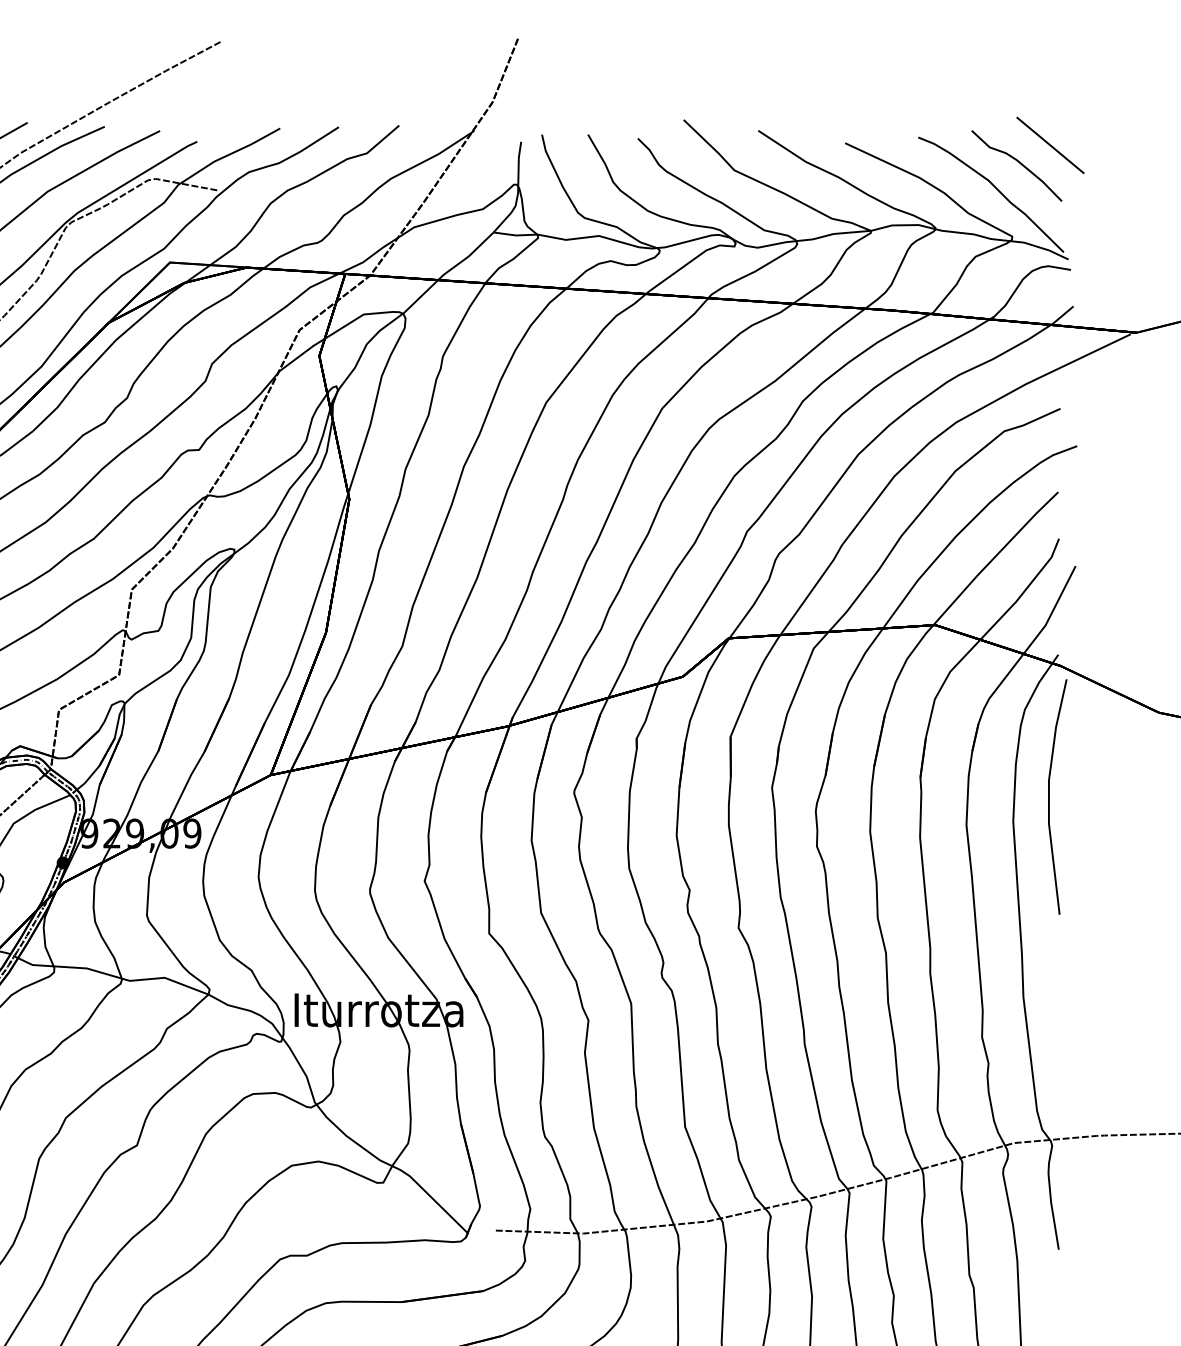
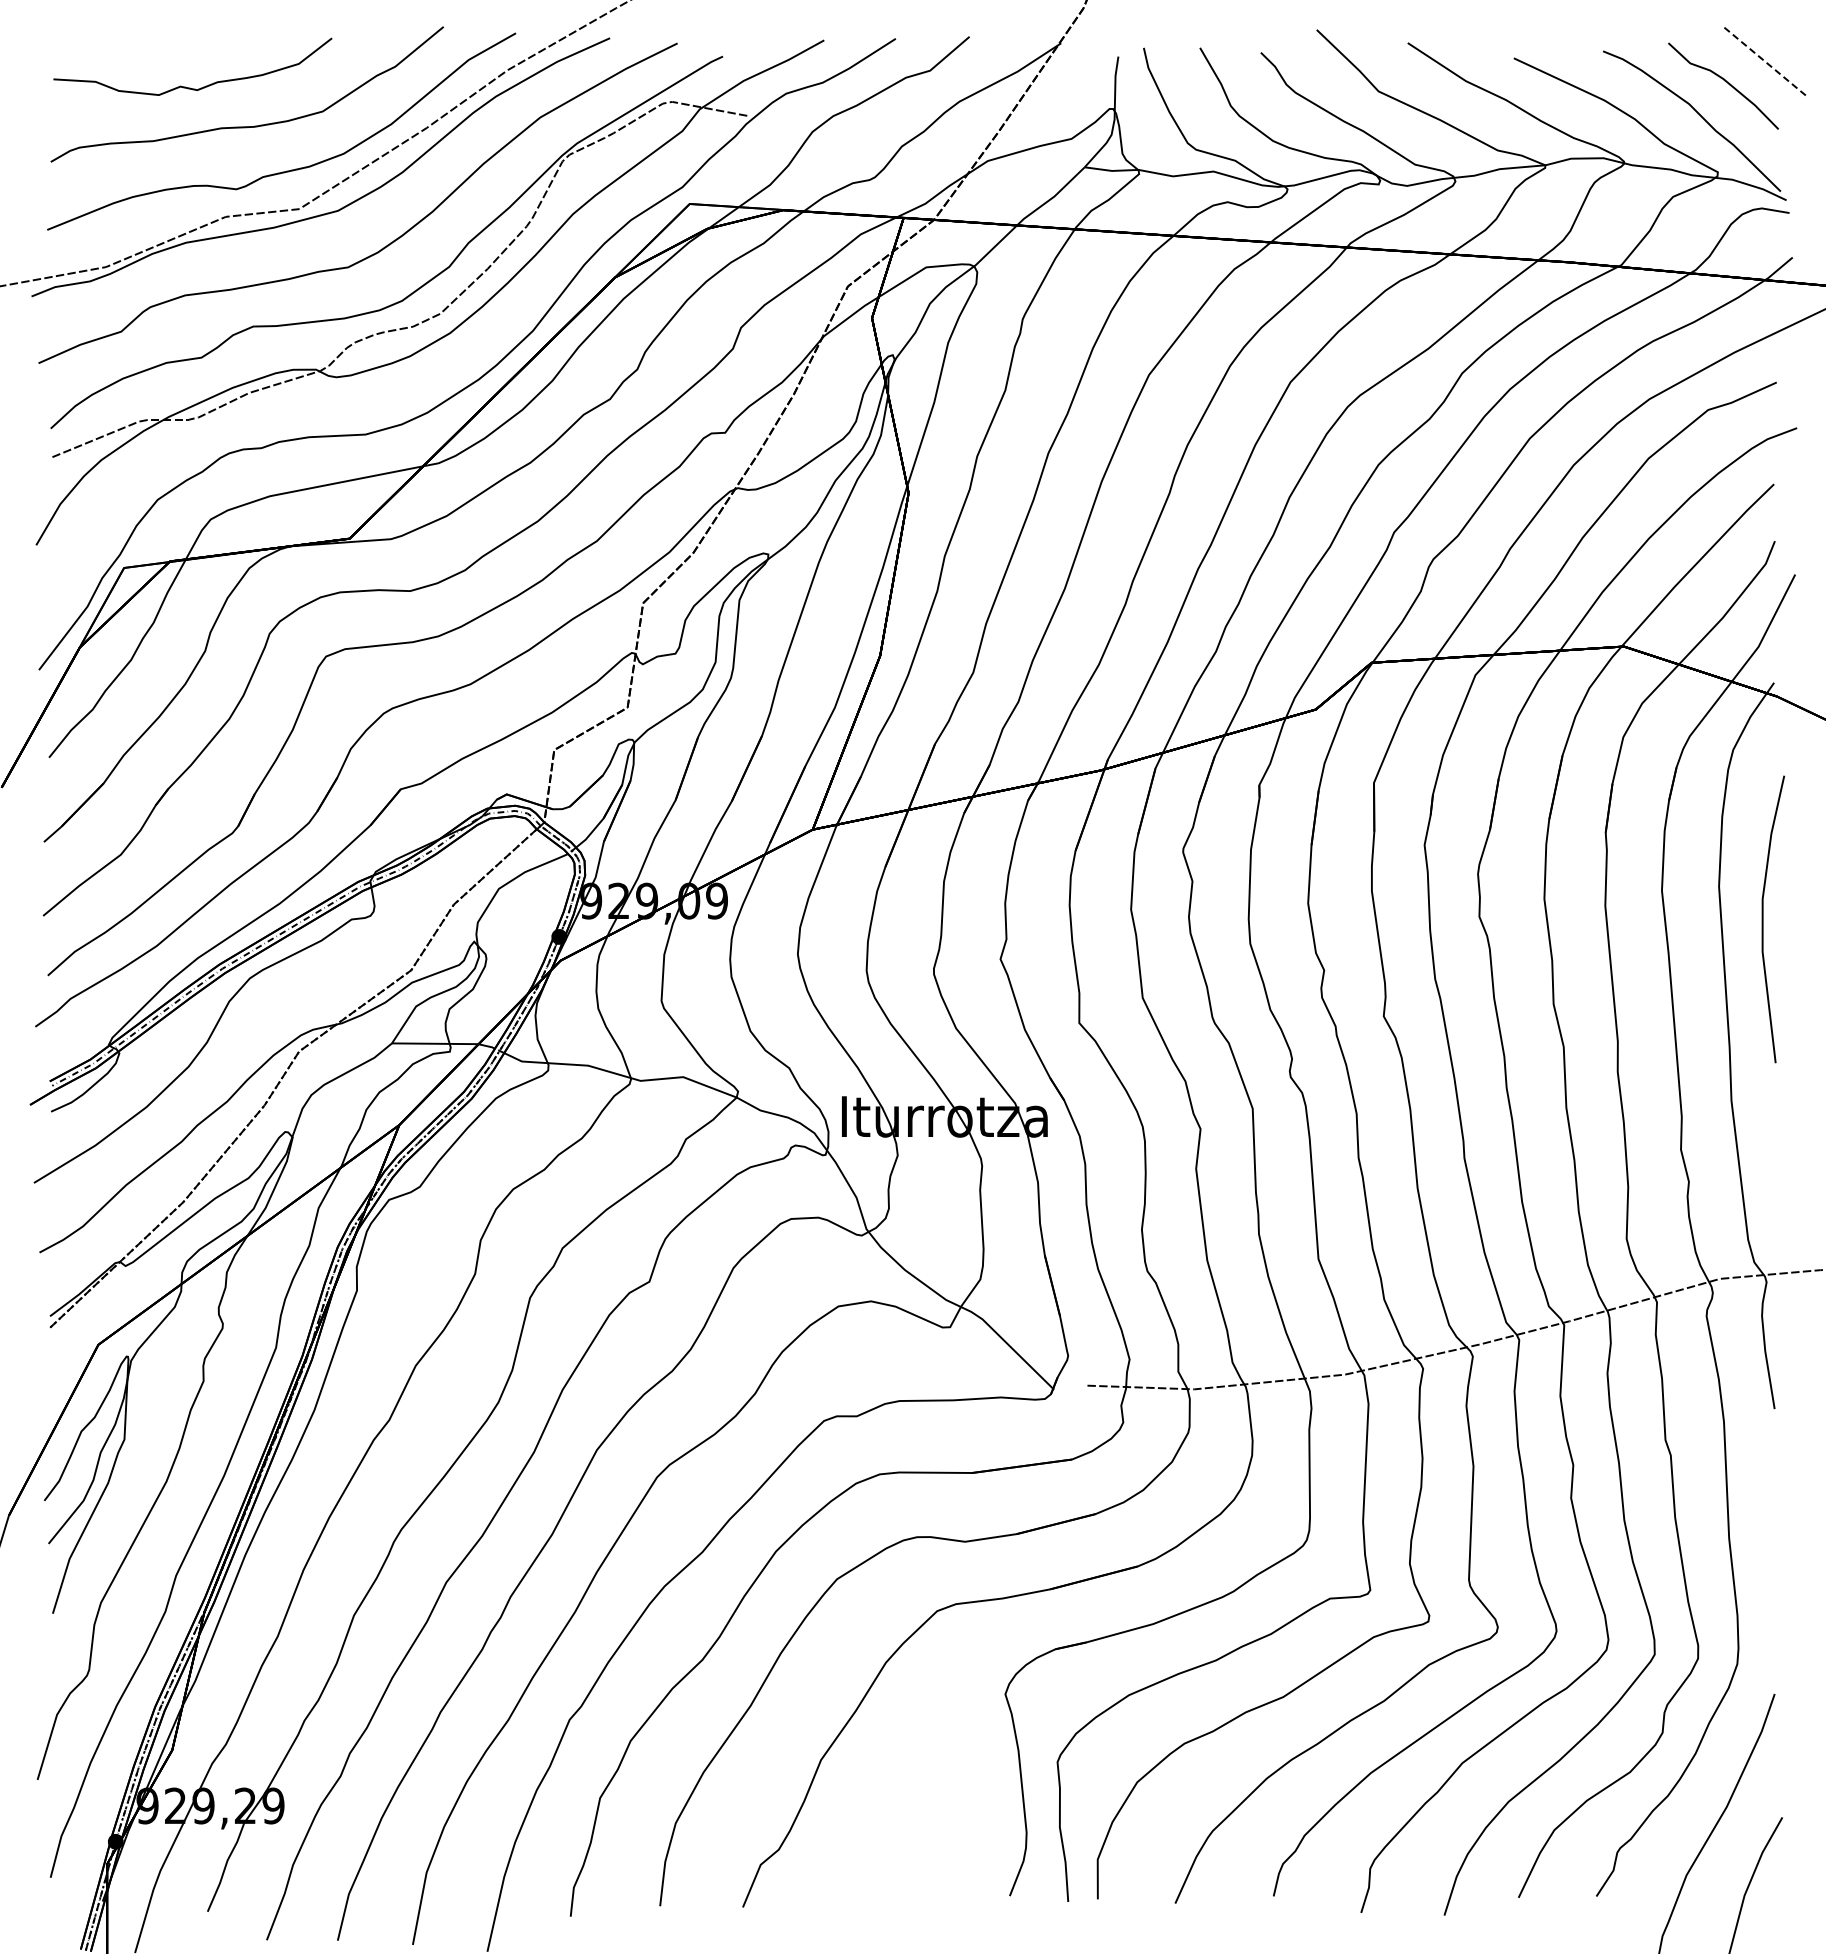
line: (1050, 145) -> (1764, 61), solid -> dashed
curve: (1049, 797) -> (1763, 919), moved

